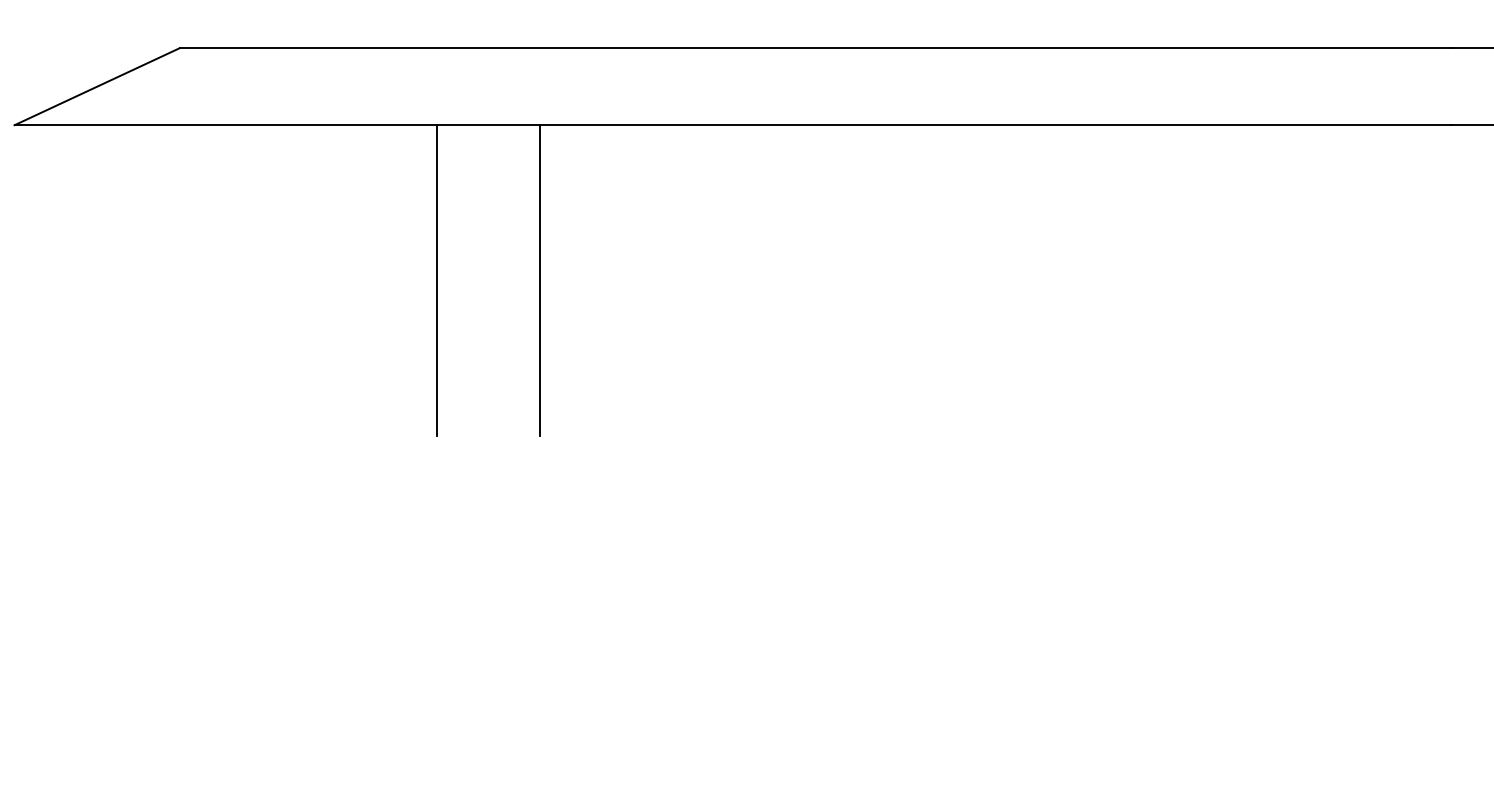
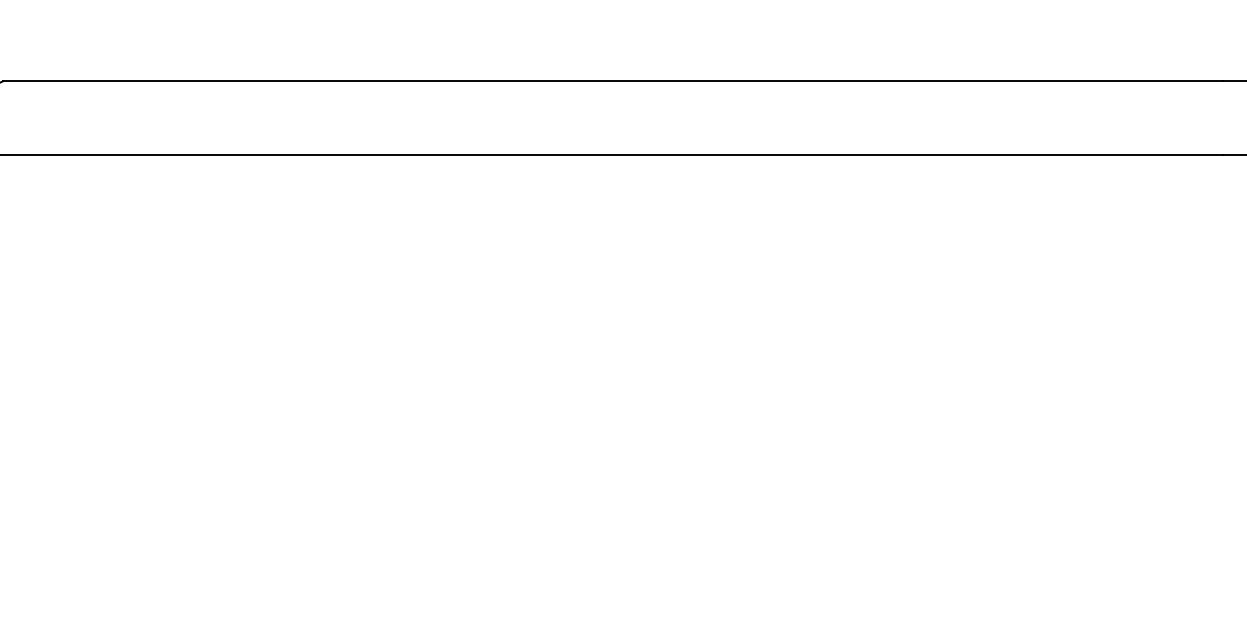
line: (436, 280) -> (249, 304), removed
line: (540, 280) -> (349, 304), removed

